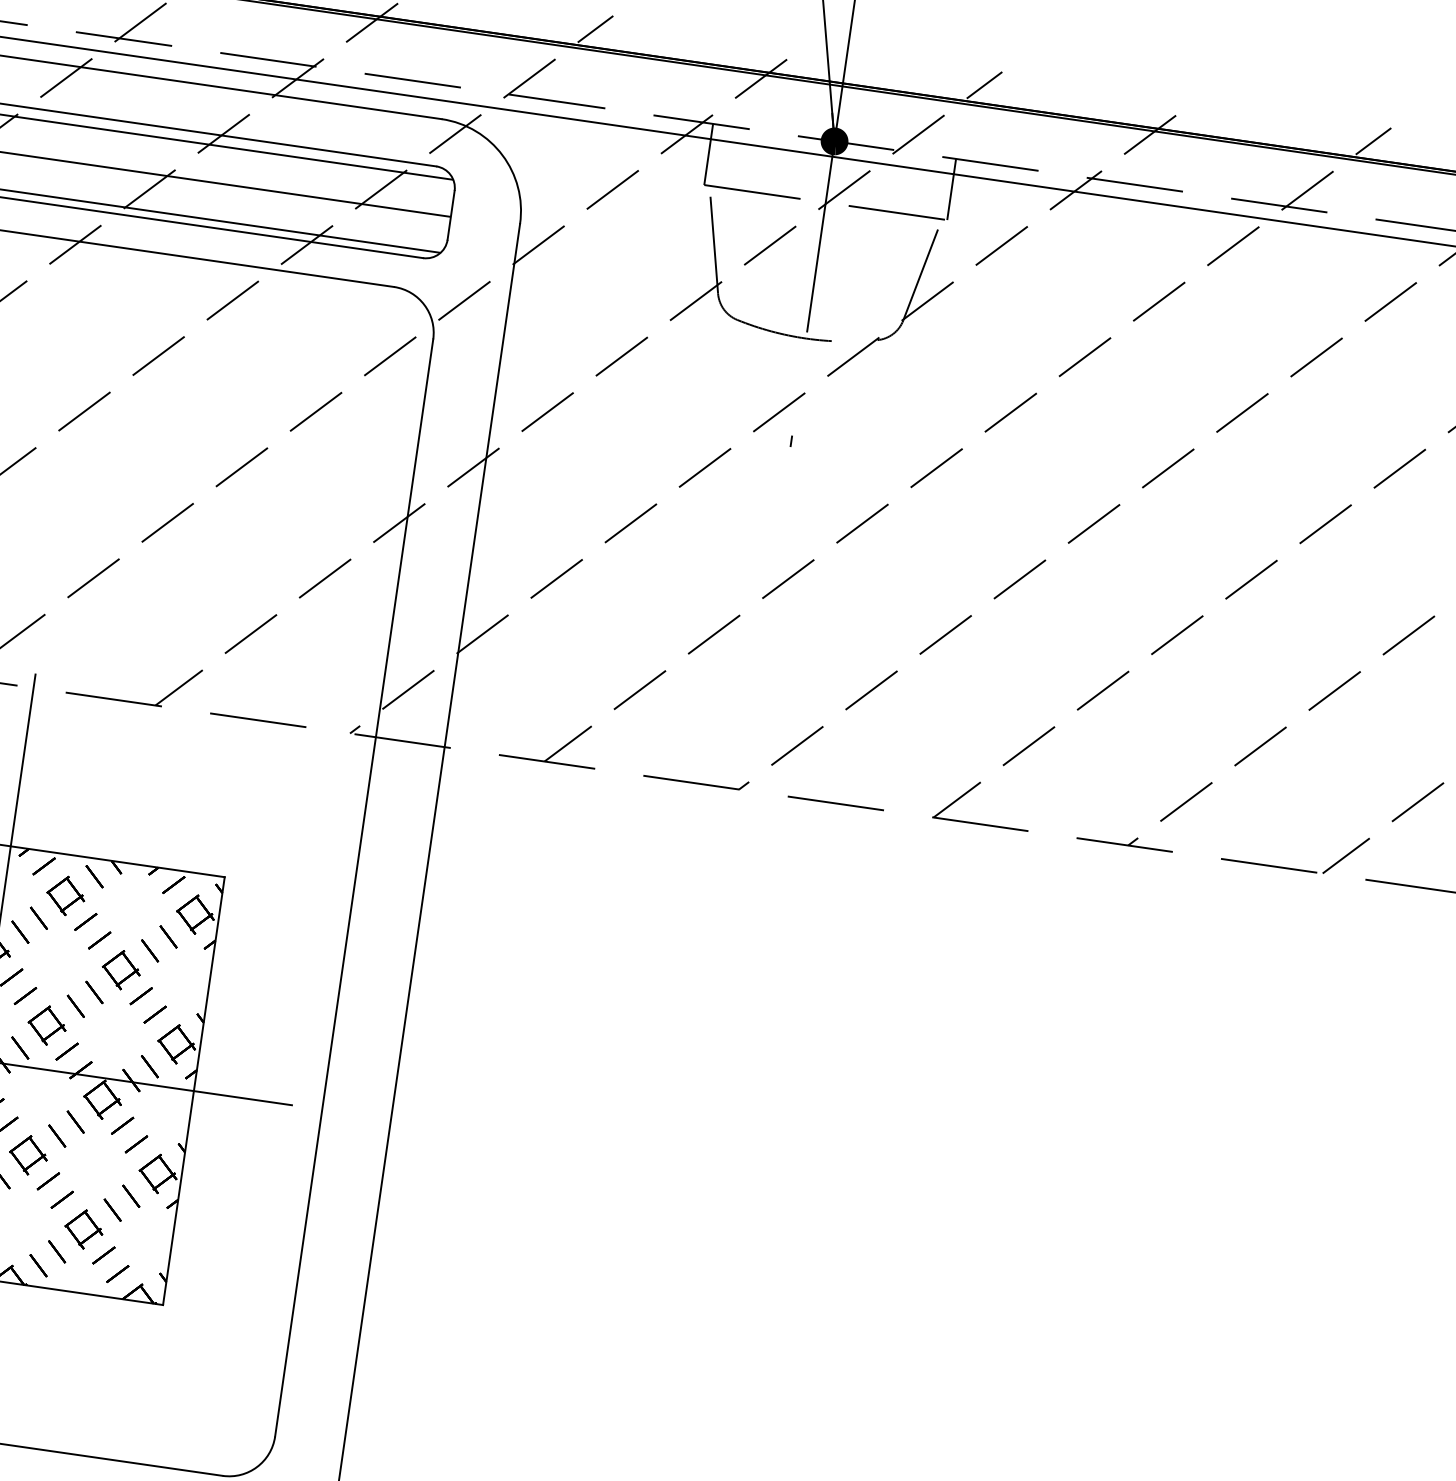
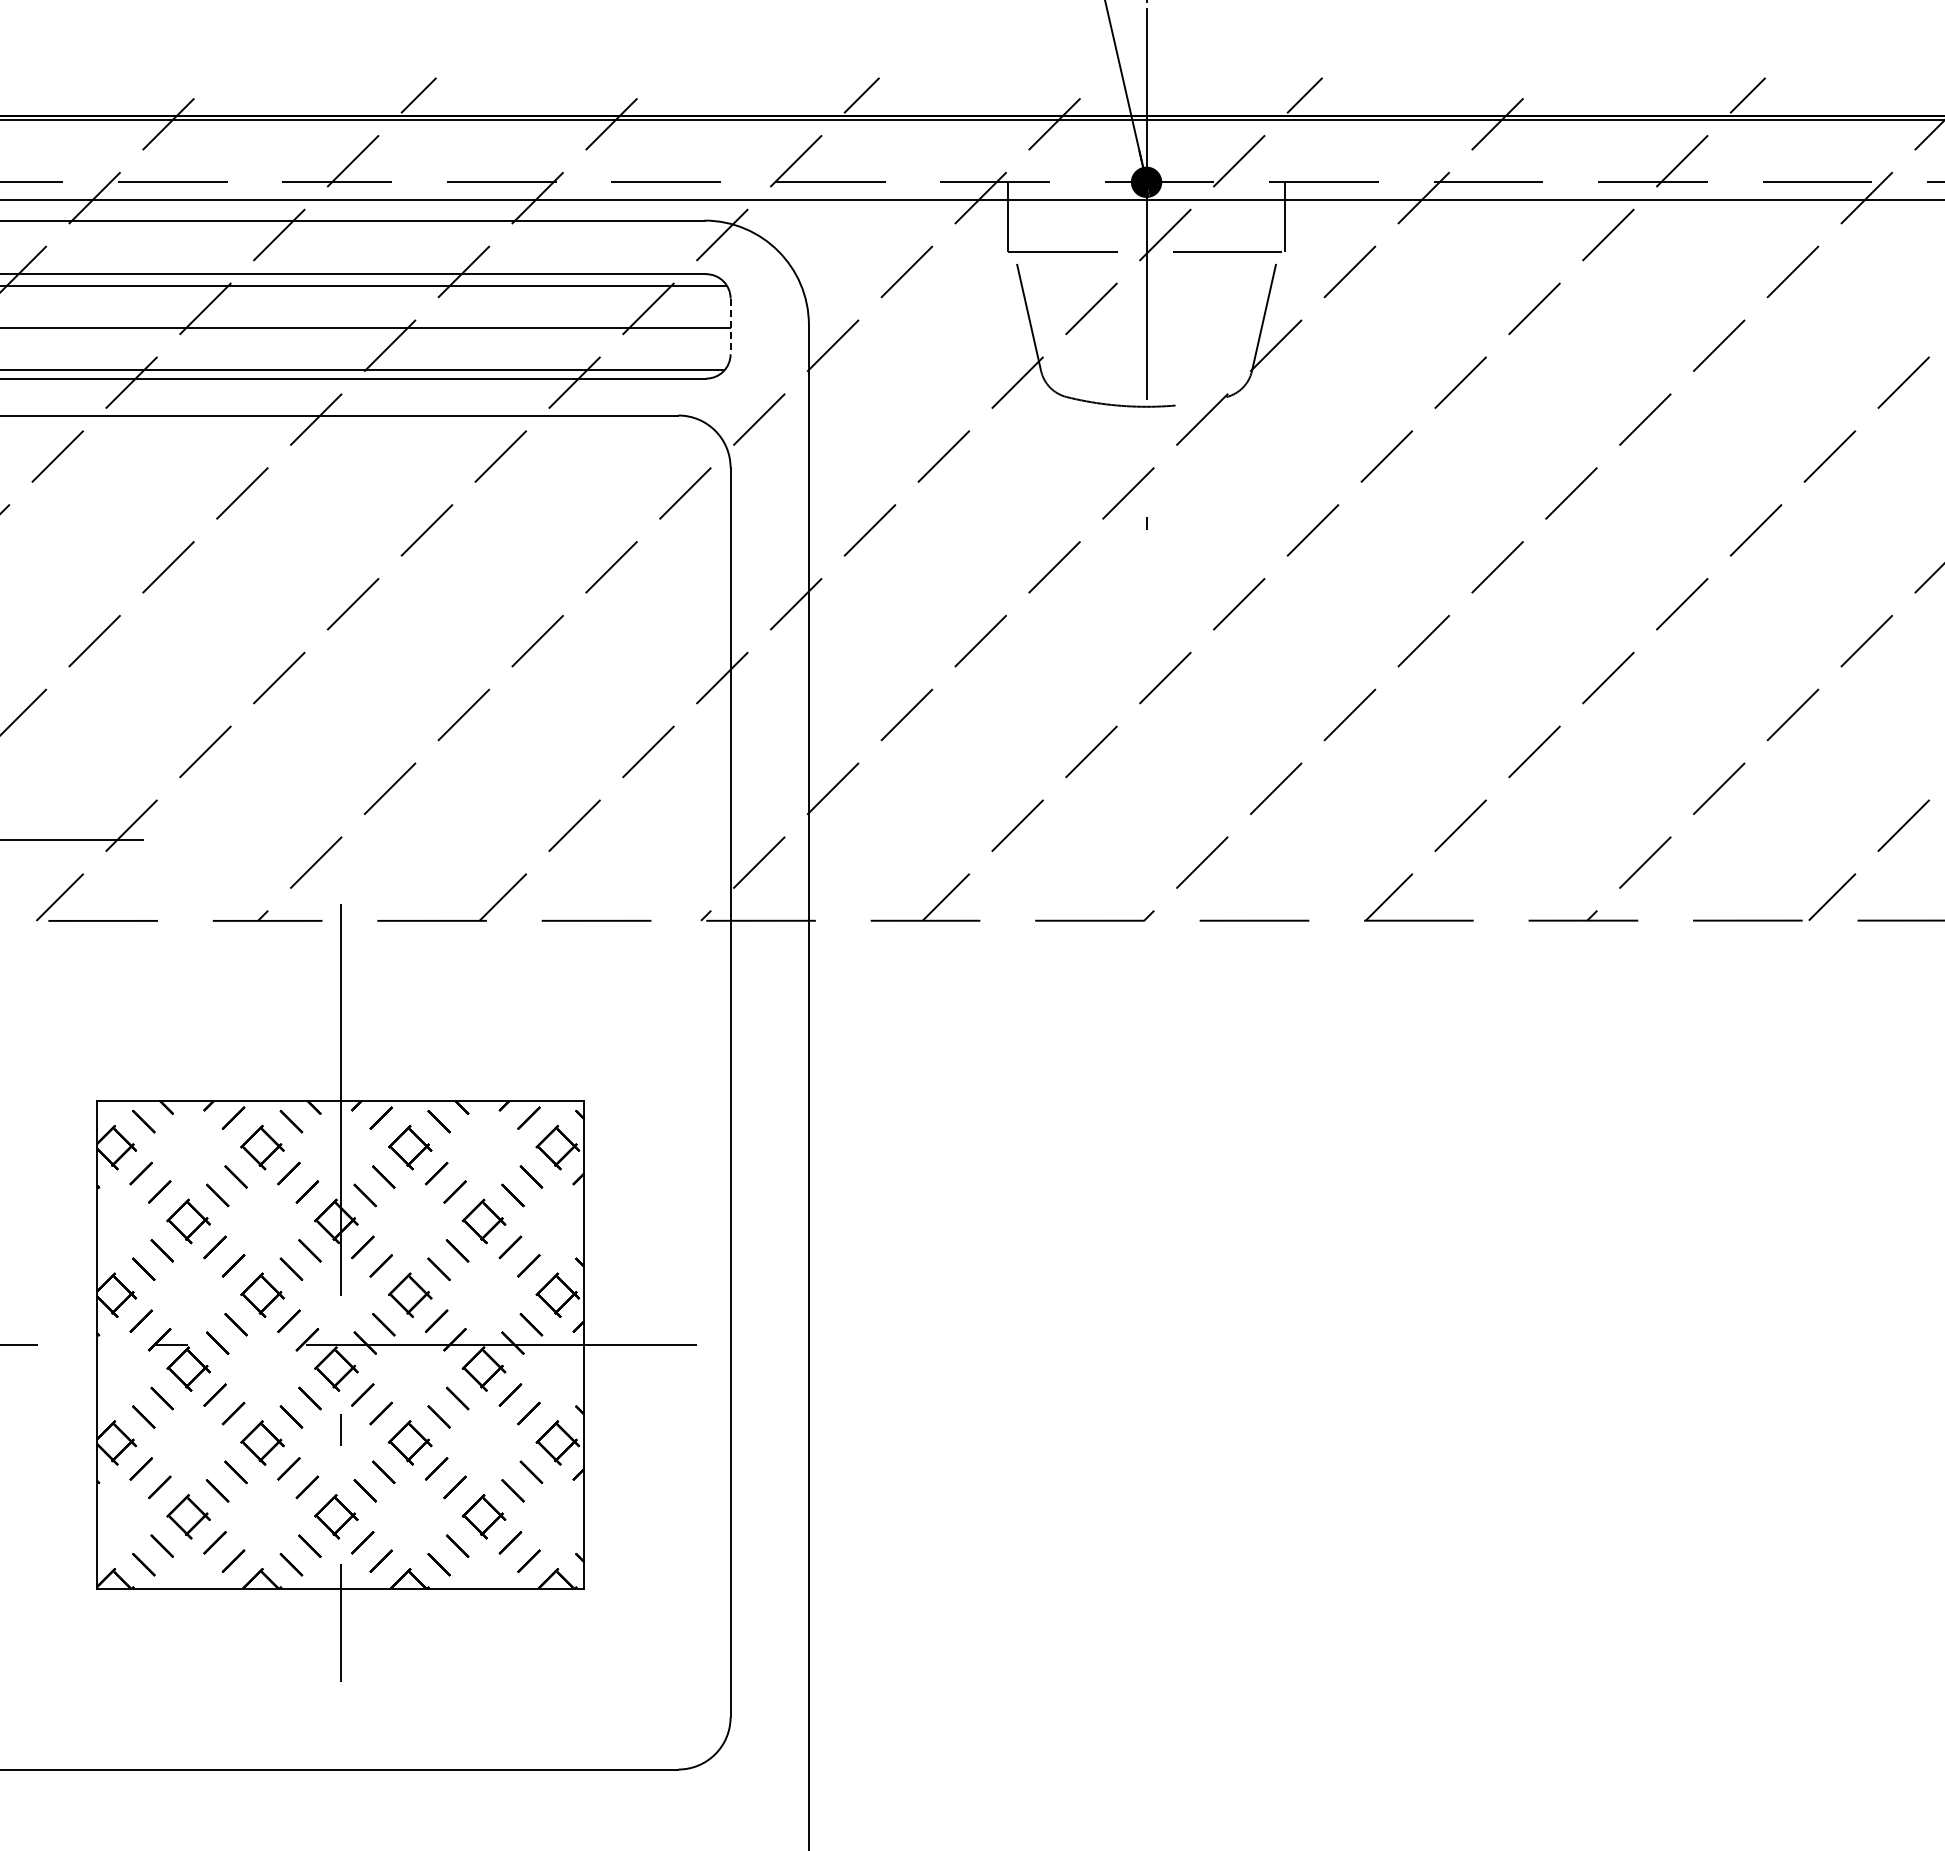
line: (451, 215) -> (730, 326), solid -> dashed

